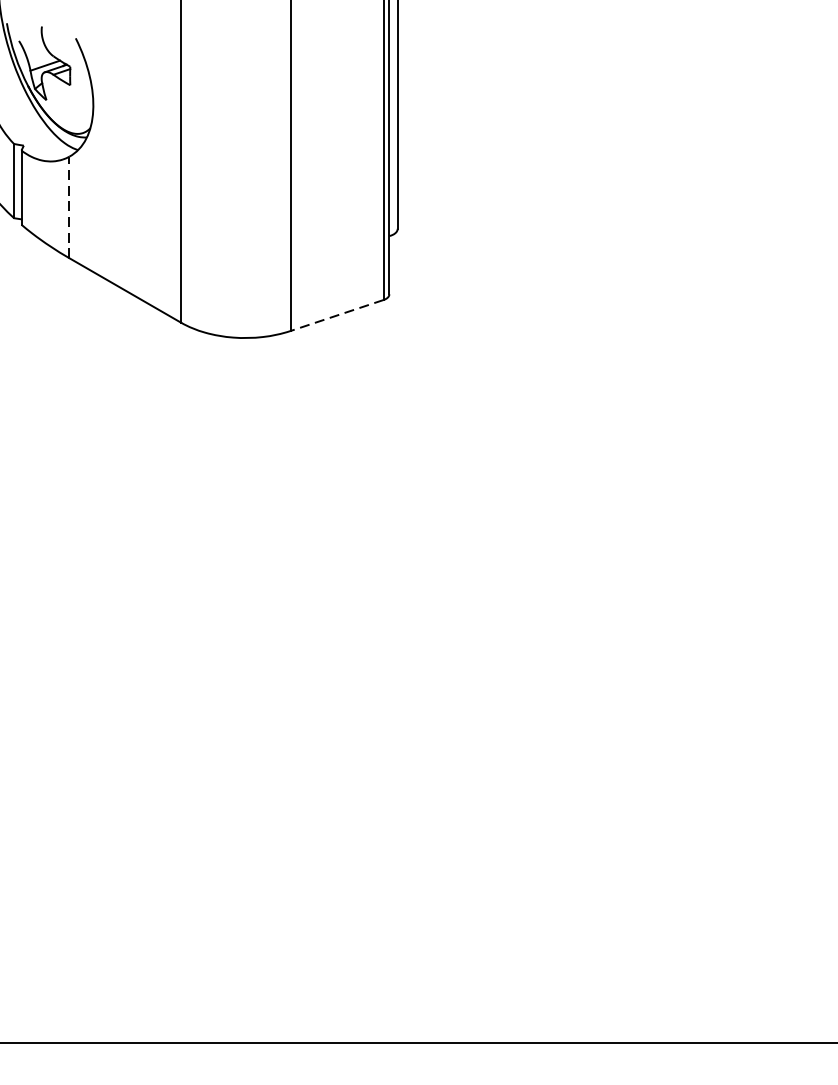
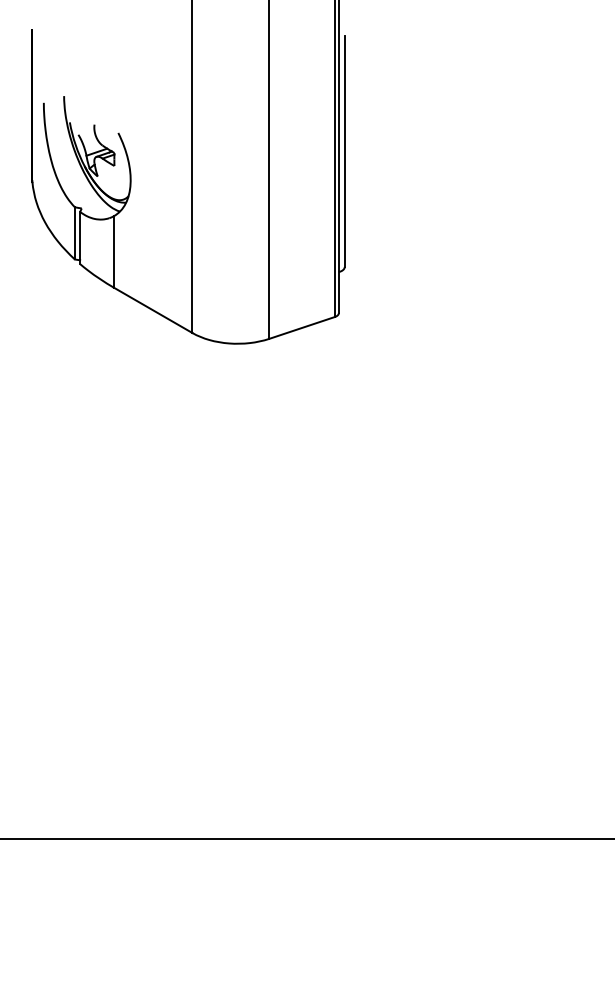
line: (68, 206) -> (113, 251), dashed -> solid
line: (337, 314) -> (302, 327), dashed -> solid

